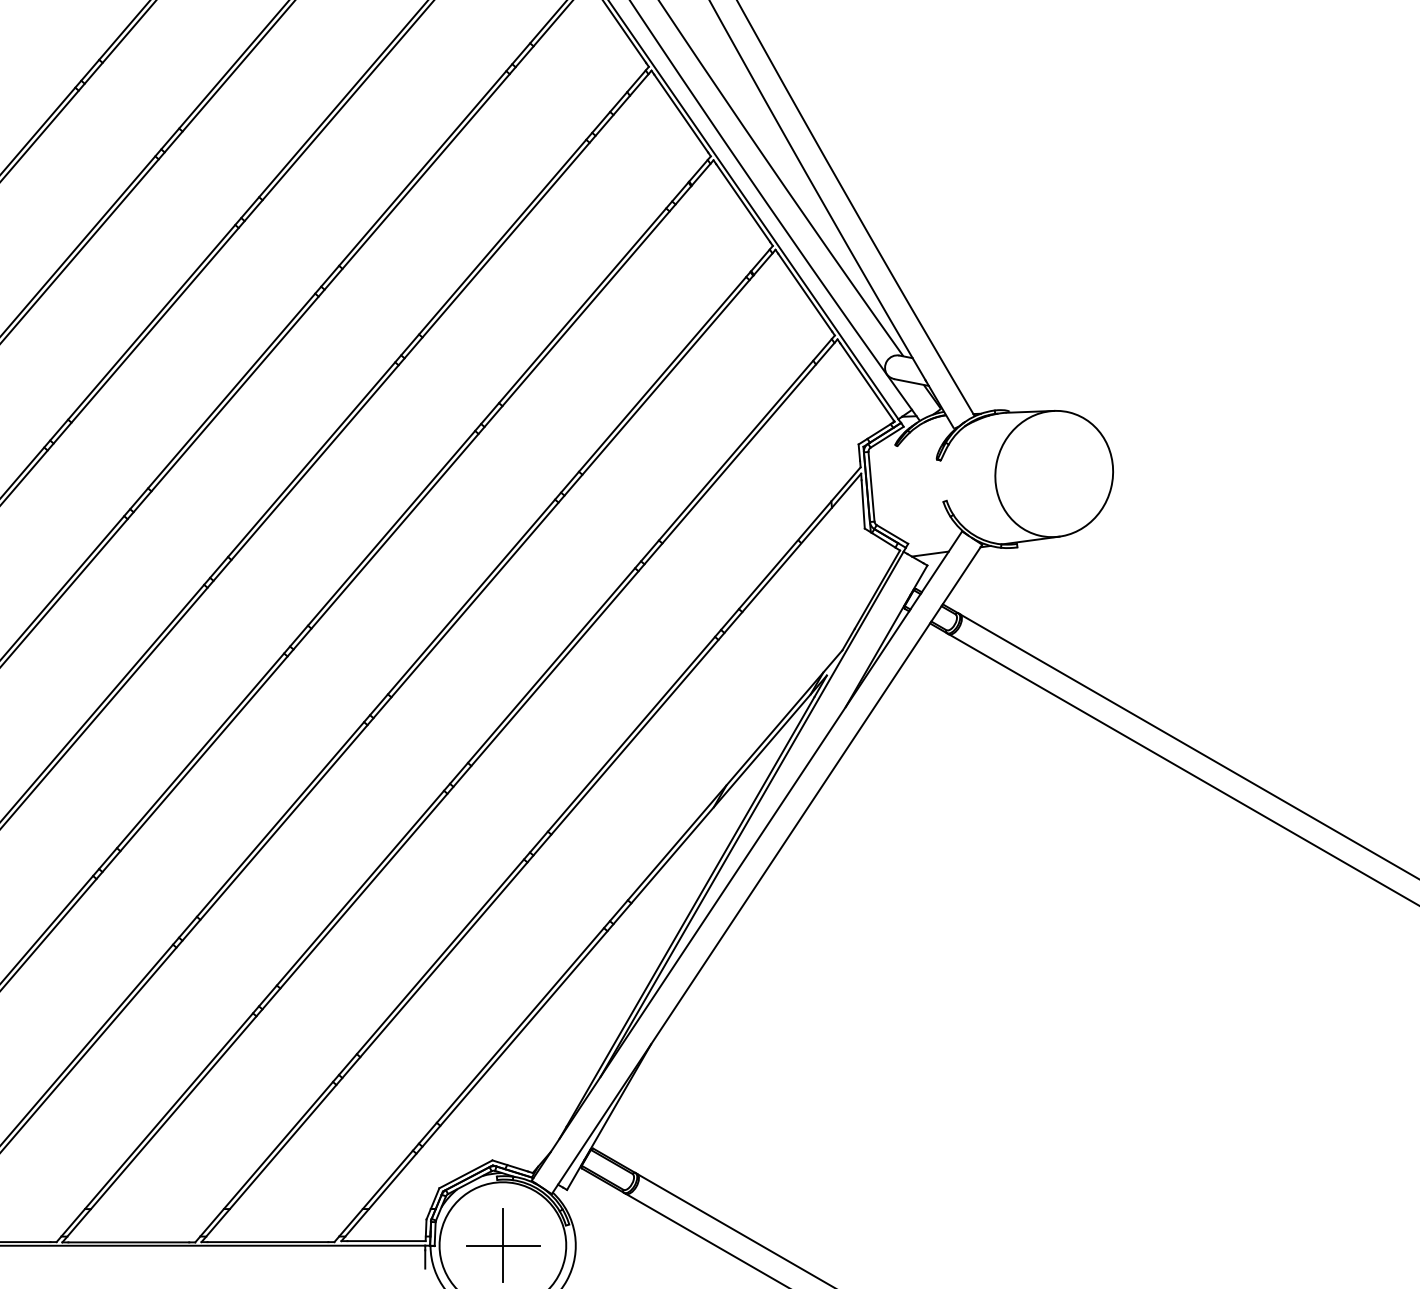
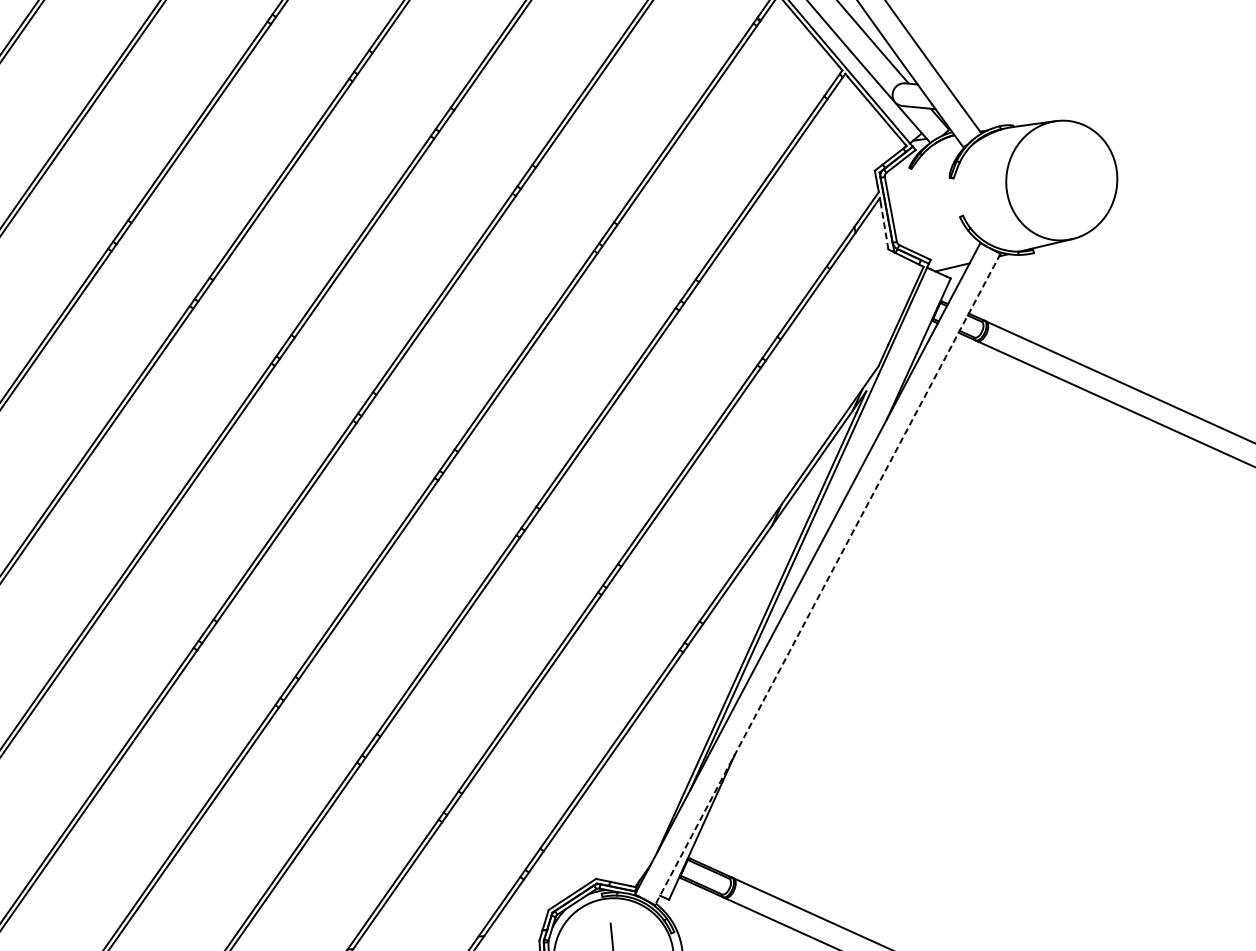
line: (863, 503) -> (884, 225), solid -> dashed
line: (767, 869) -> (828, 579), solid -> dashed

